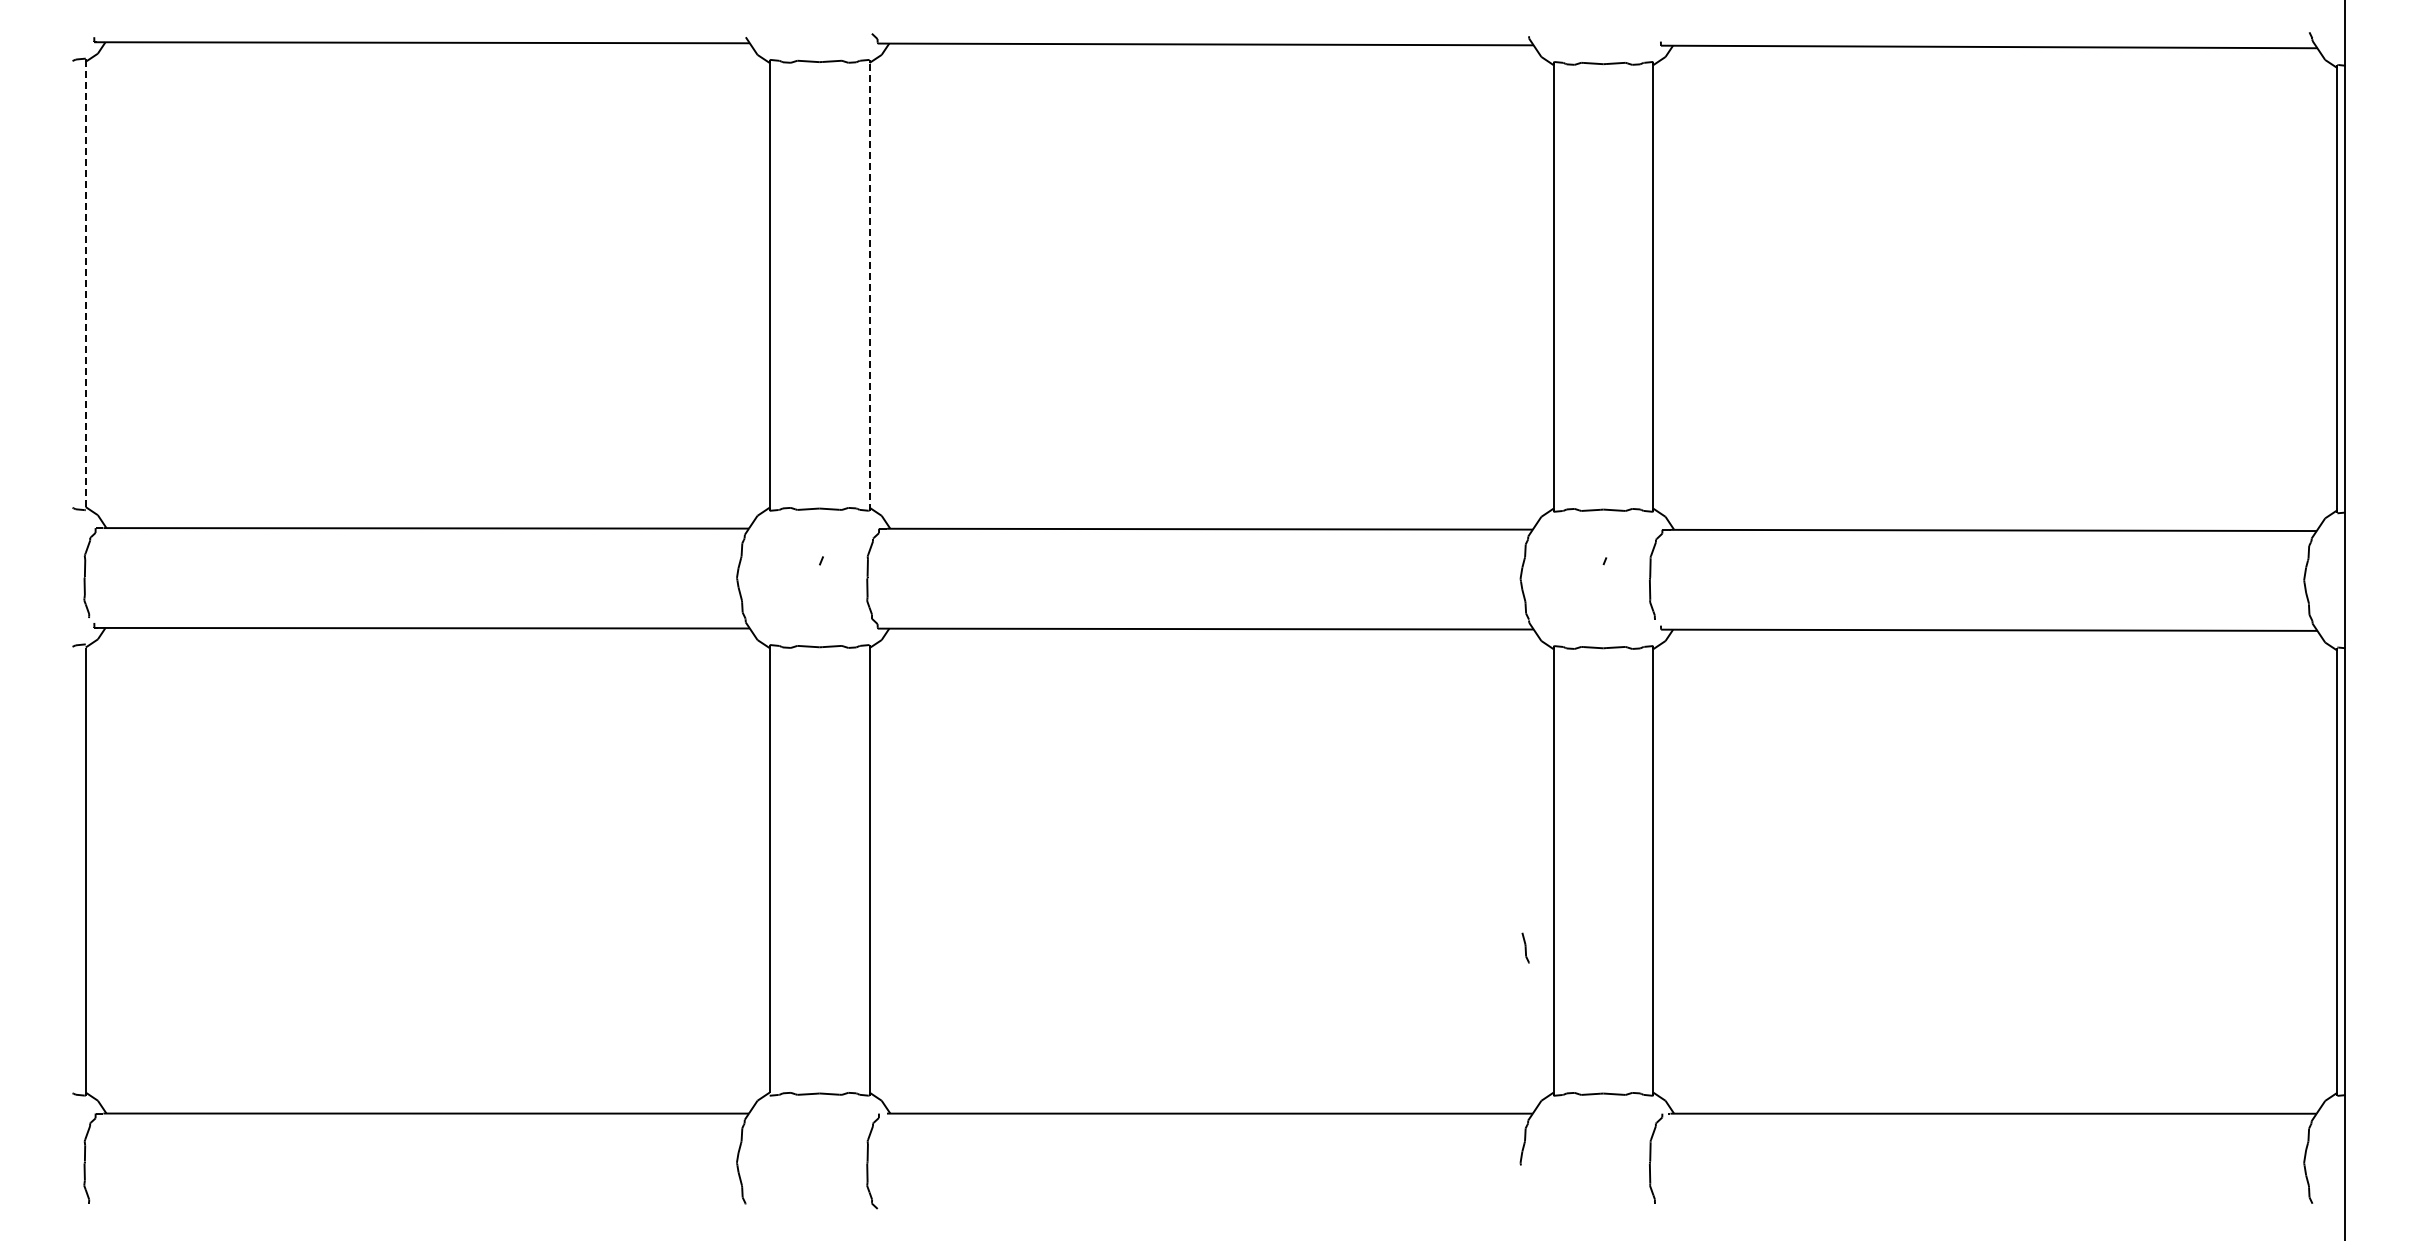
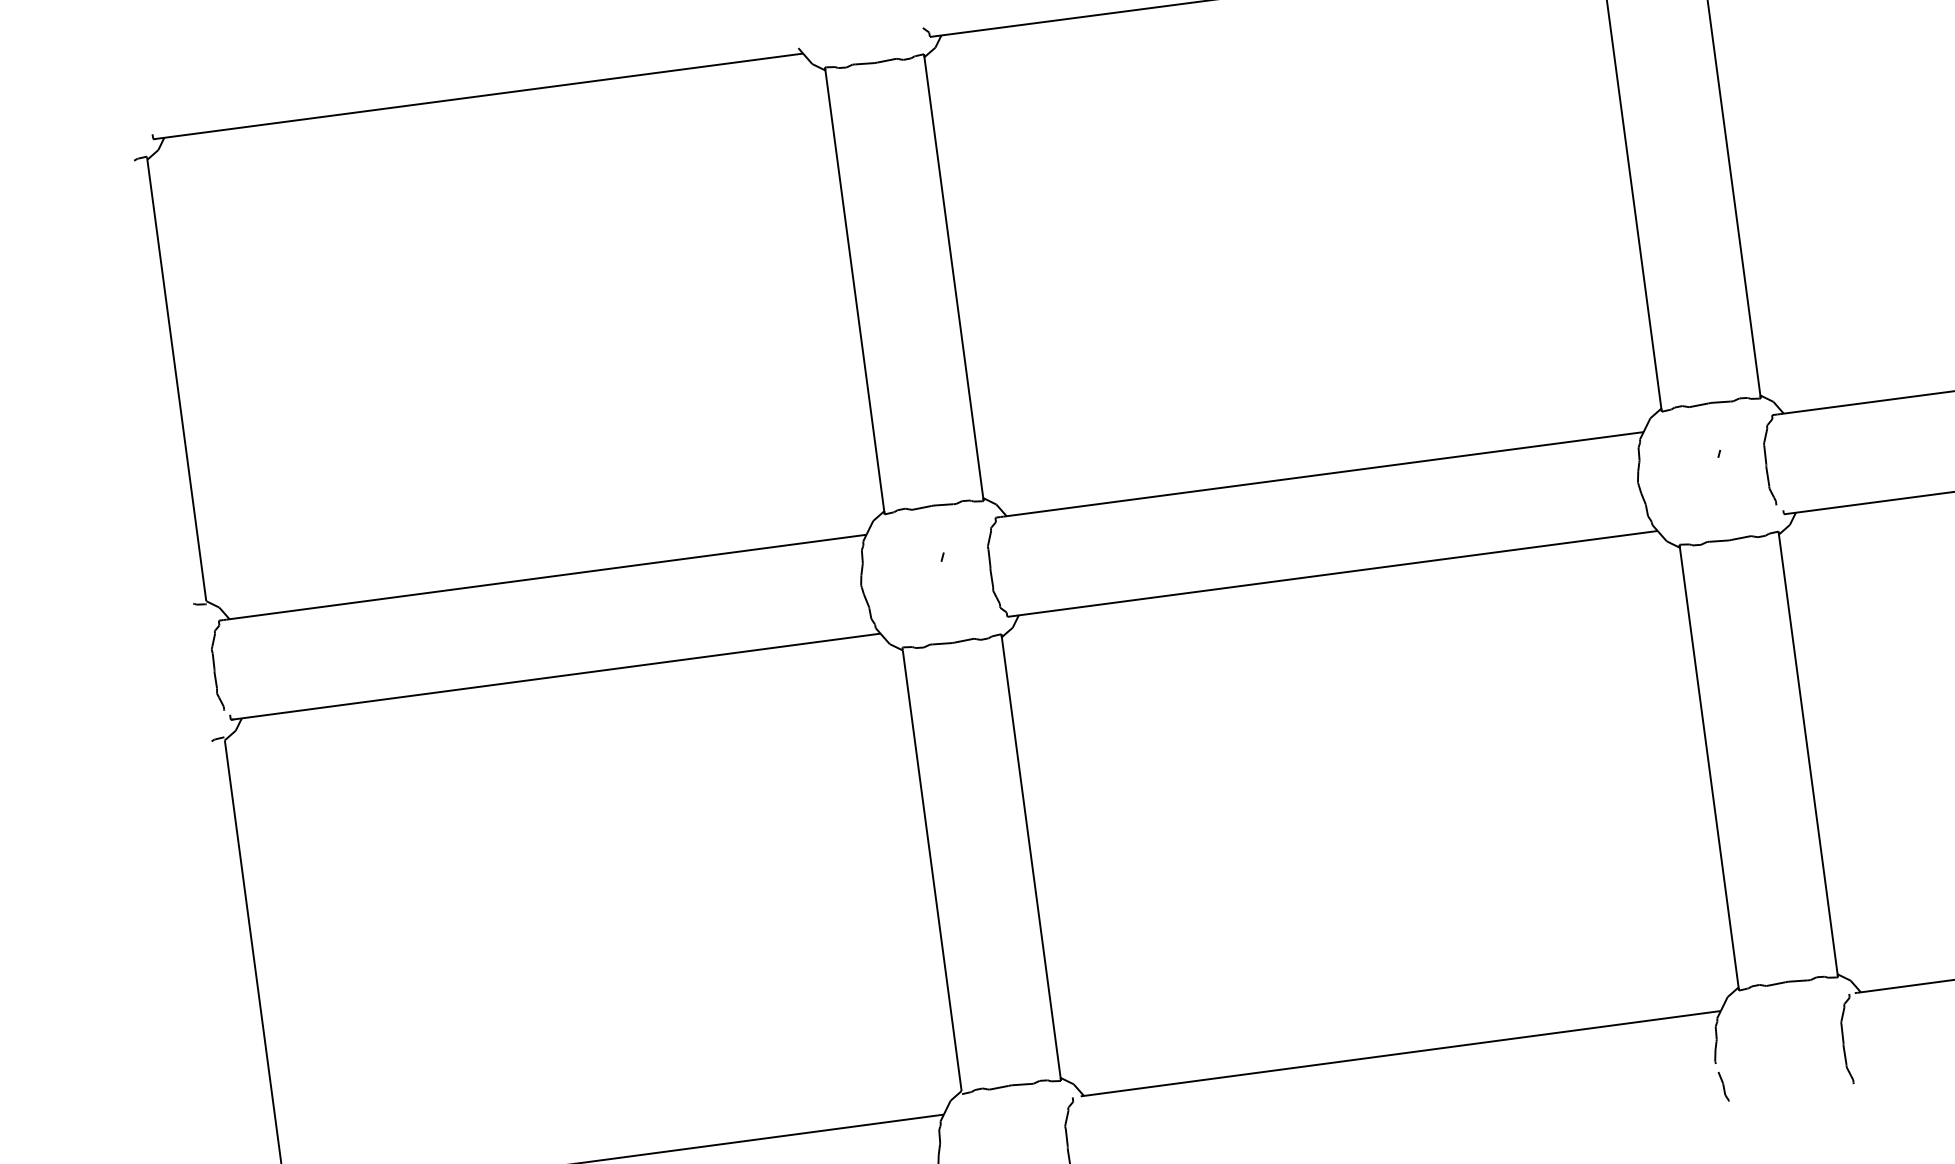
line: (85, 284) -> (176, 380), dashed -> solid
line: (869, 284) -> (953, 276), dashed -> solid
part: (1525, 947) -> (1723, 1086), moved

